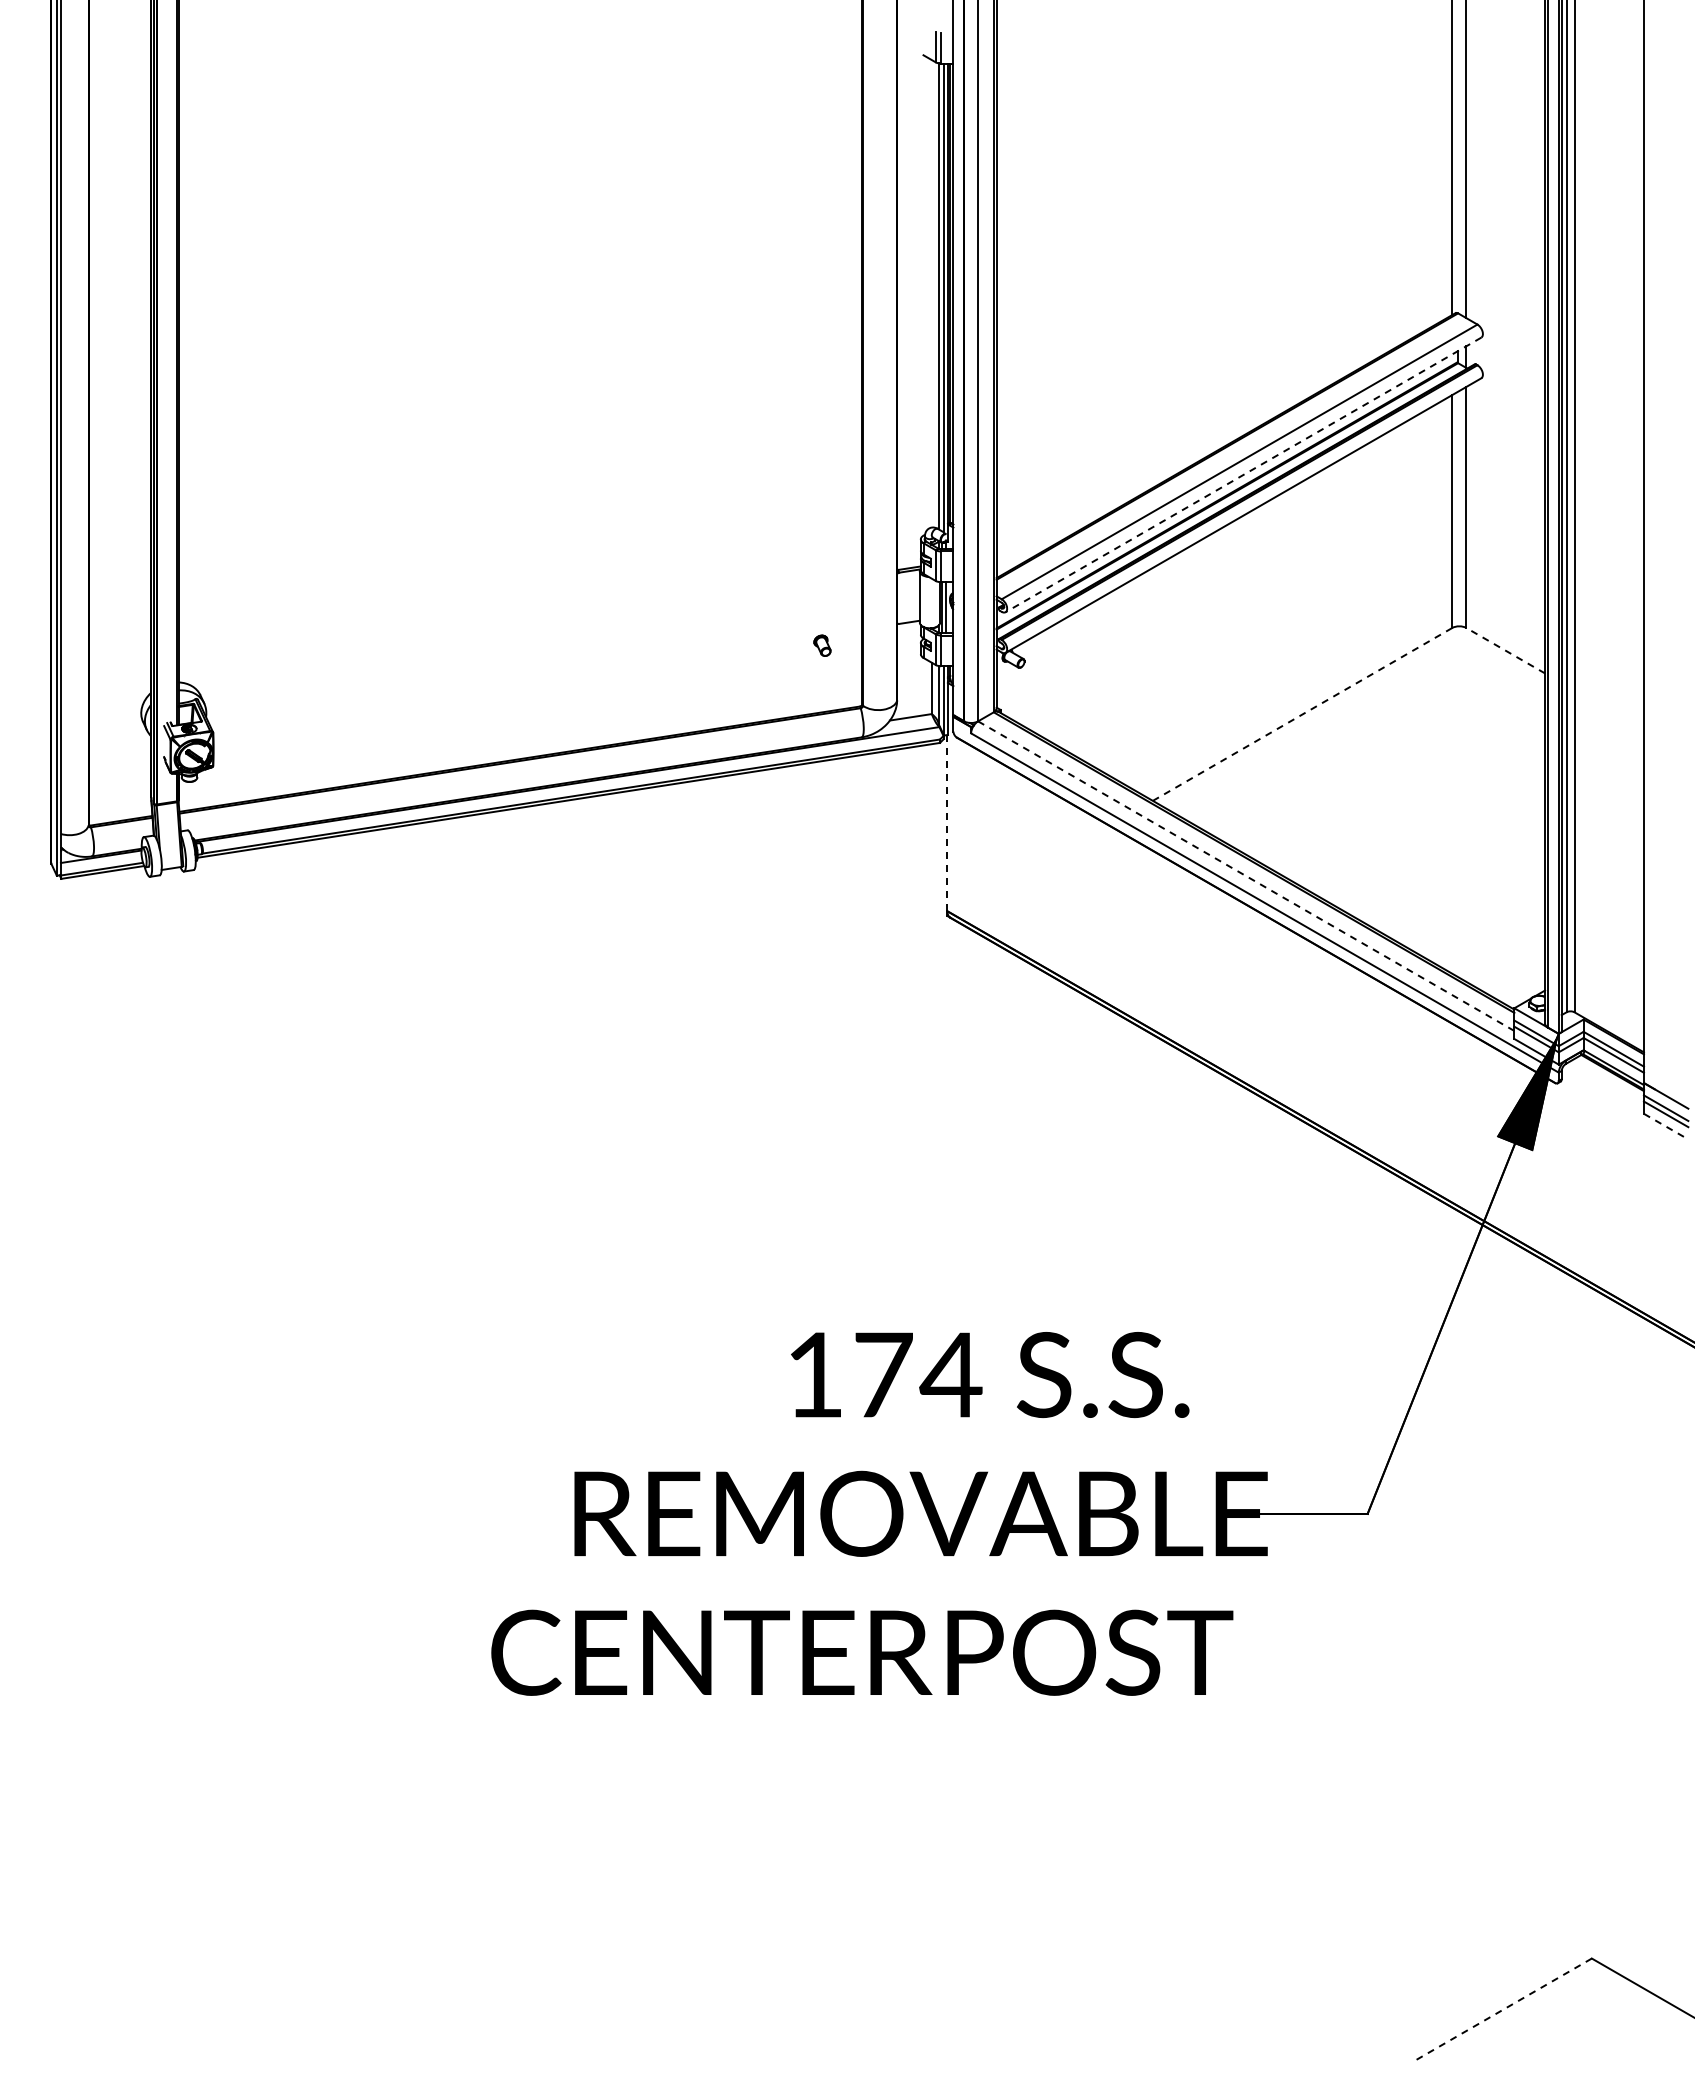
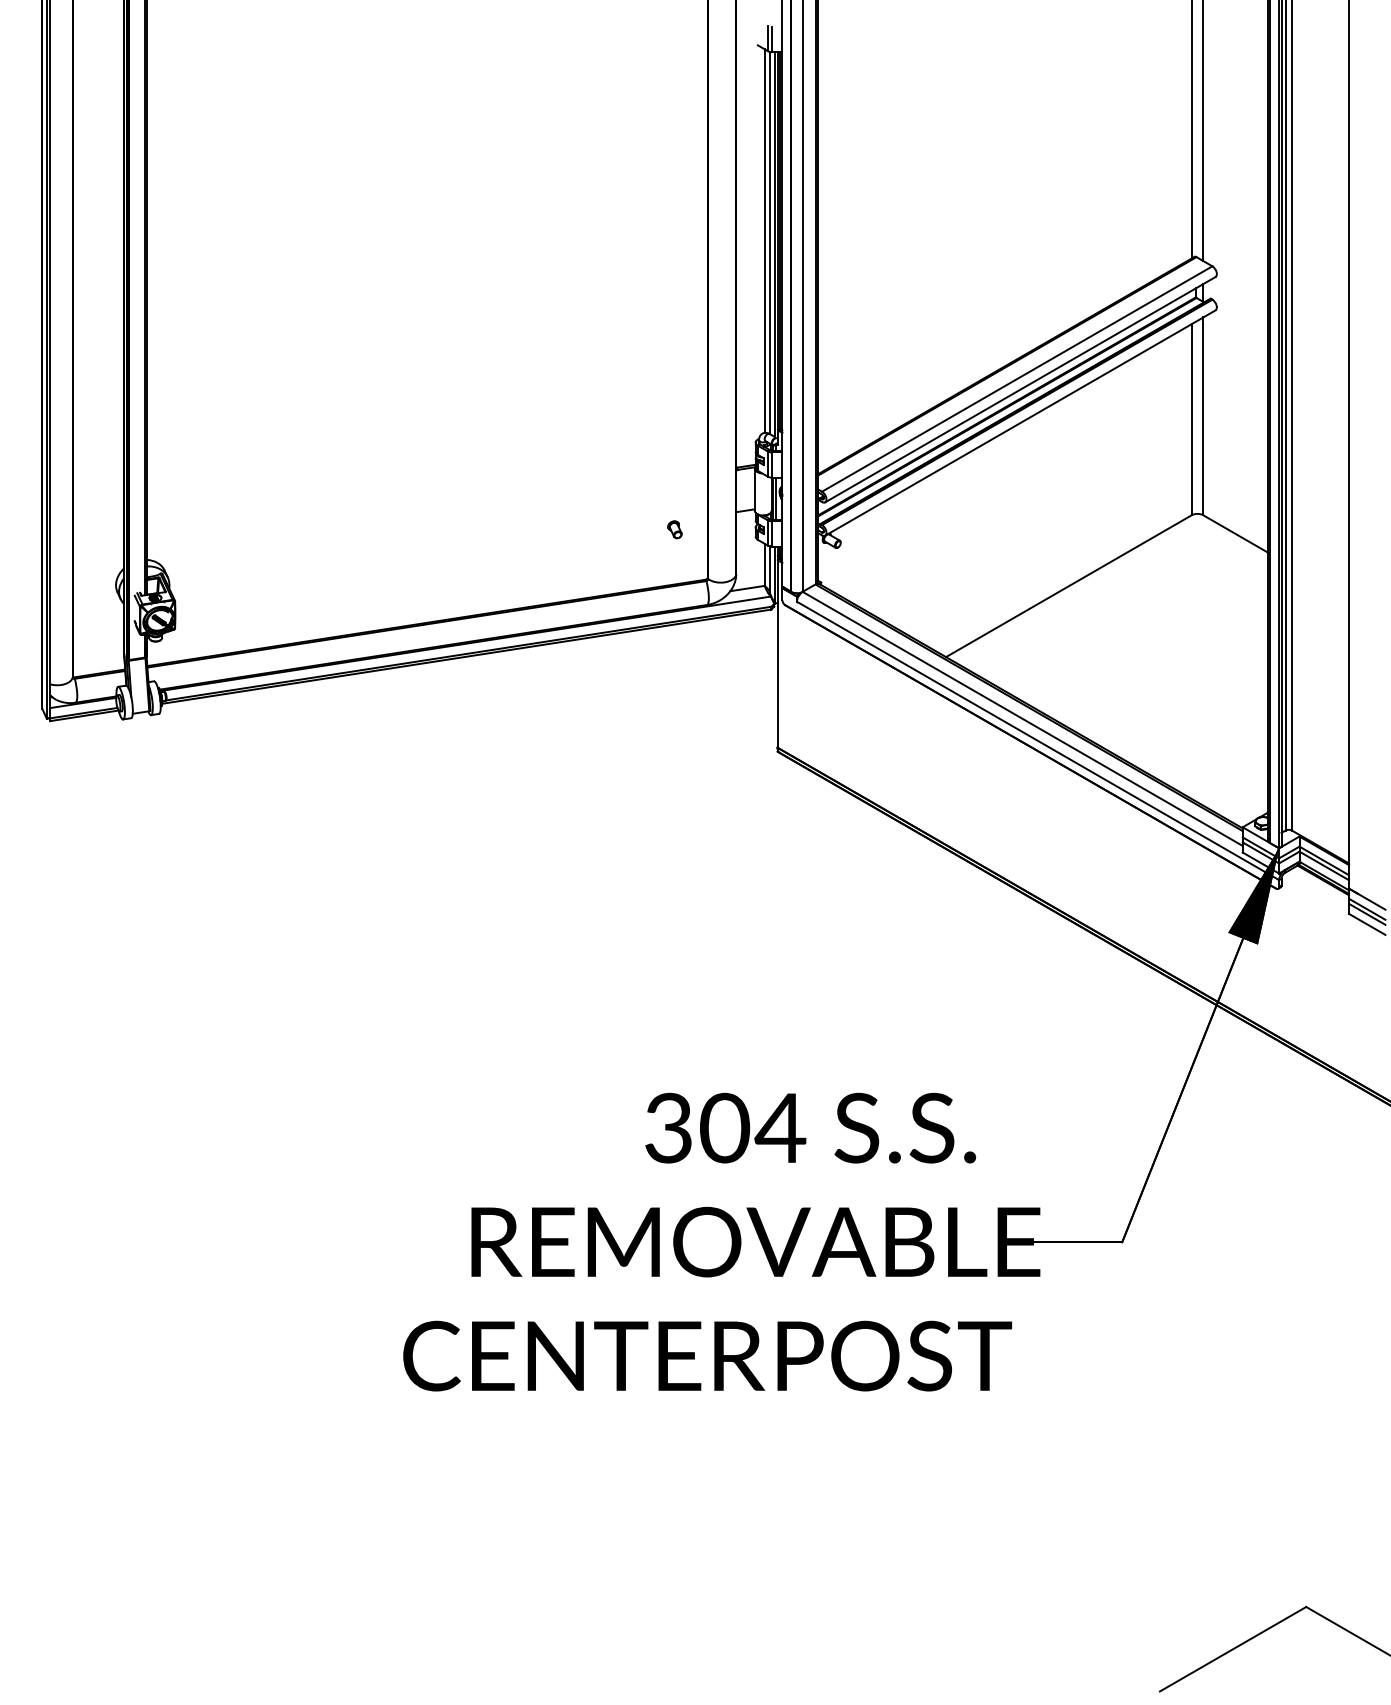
line: (931, 293) -> (764, 240), added
line: (1243, 474) -> (1020, 389), dashed -> solid
line: (1505, 650) -> (1235, 533), dashed -> solid
line: (1302, 714) -> (1068, 586), dashed -> solid
line: (947, 822) -> (777, 674), dashed -> solid
line: (1246, 876) -> (1022, 719), dashed -> solid
line: (1666, 1126) -> (1367, 924), dashed -> solid
text: (850, 1375) -> (697, 1128), 174 -> 304
line: (1502, 2010) -> (1232, 1649), dashed -> solid

